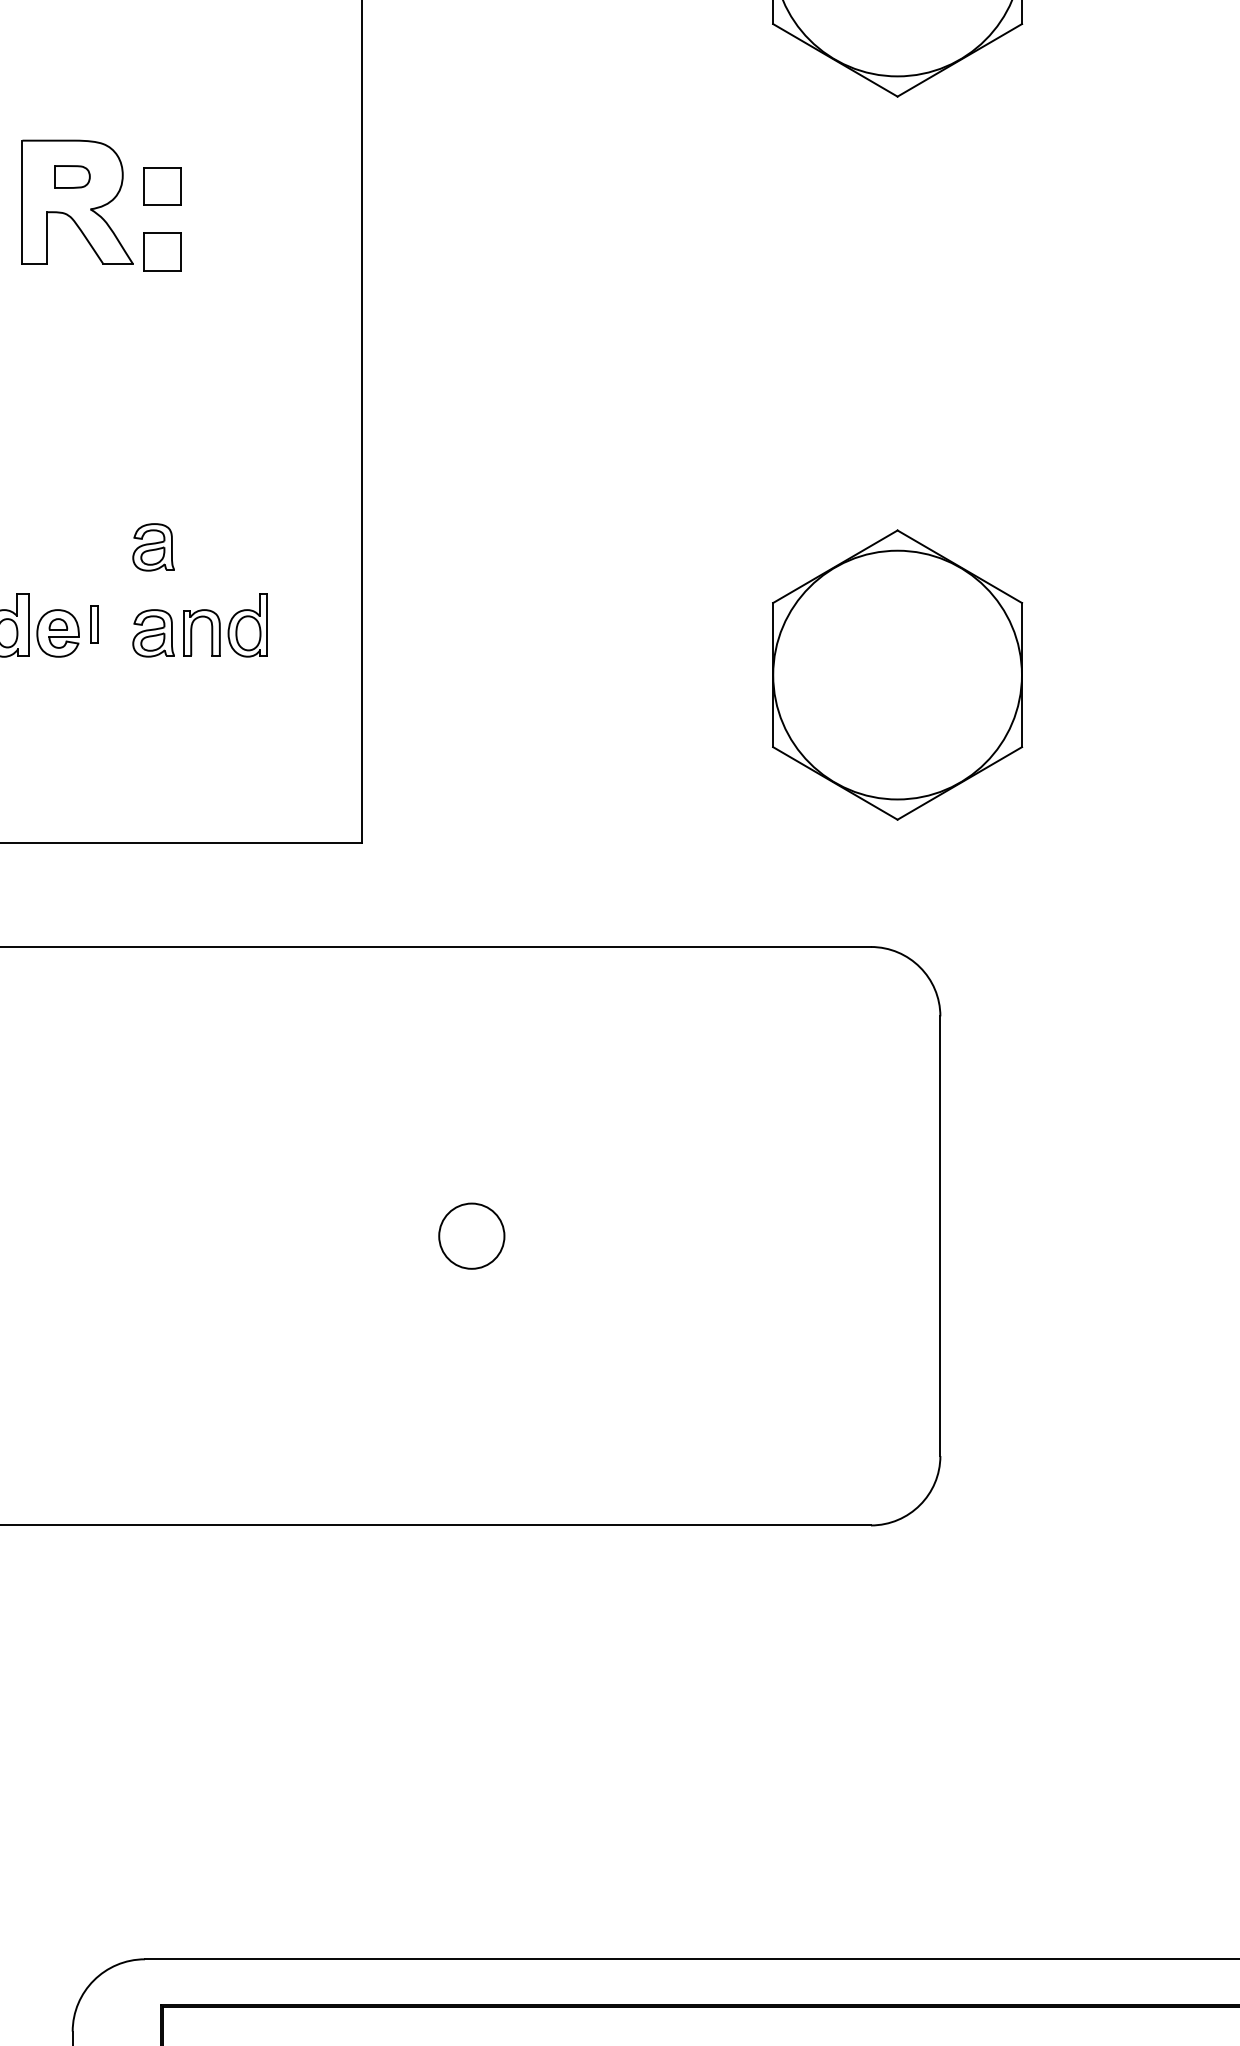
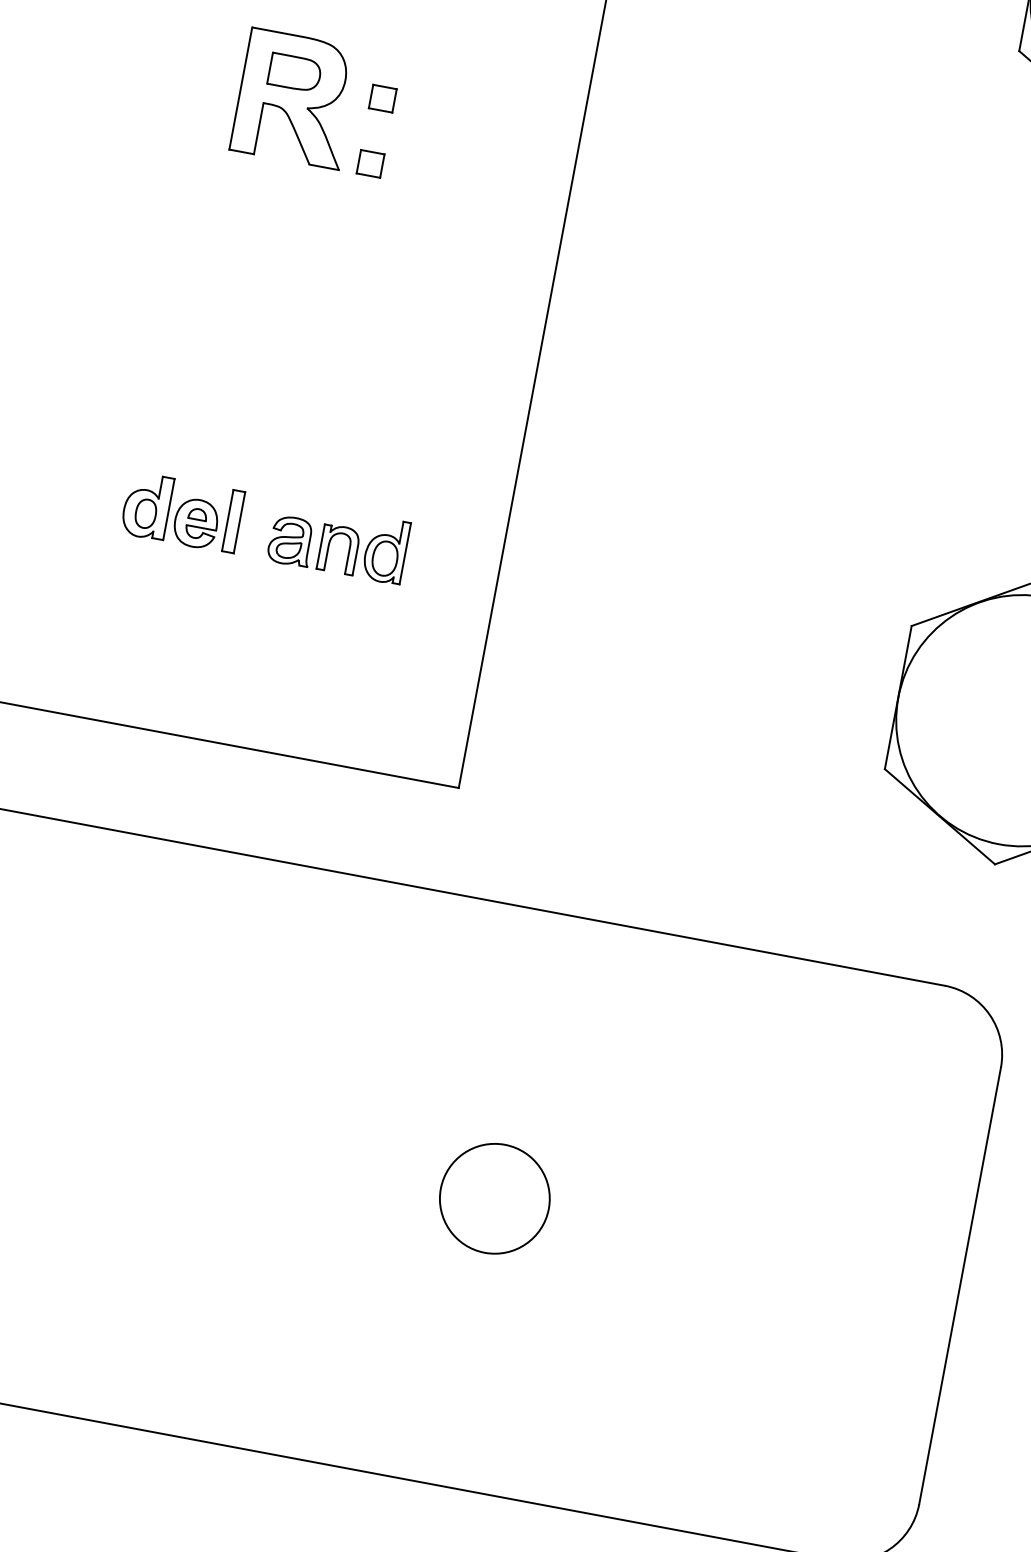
part: (72, 176) -> (295, 72), size x1.43
part: (162, 185) -> (382, 97), size x0.62
part: (162, 251) -> (370, 163), size x0.62
part: (153, 547) -> (306, 455), removed
part: (93, 624) -> (232, 521), size x1.67
circle: (471, 1235) -> (494, 1198), size x1.67

